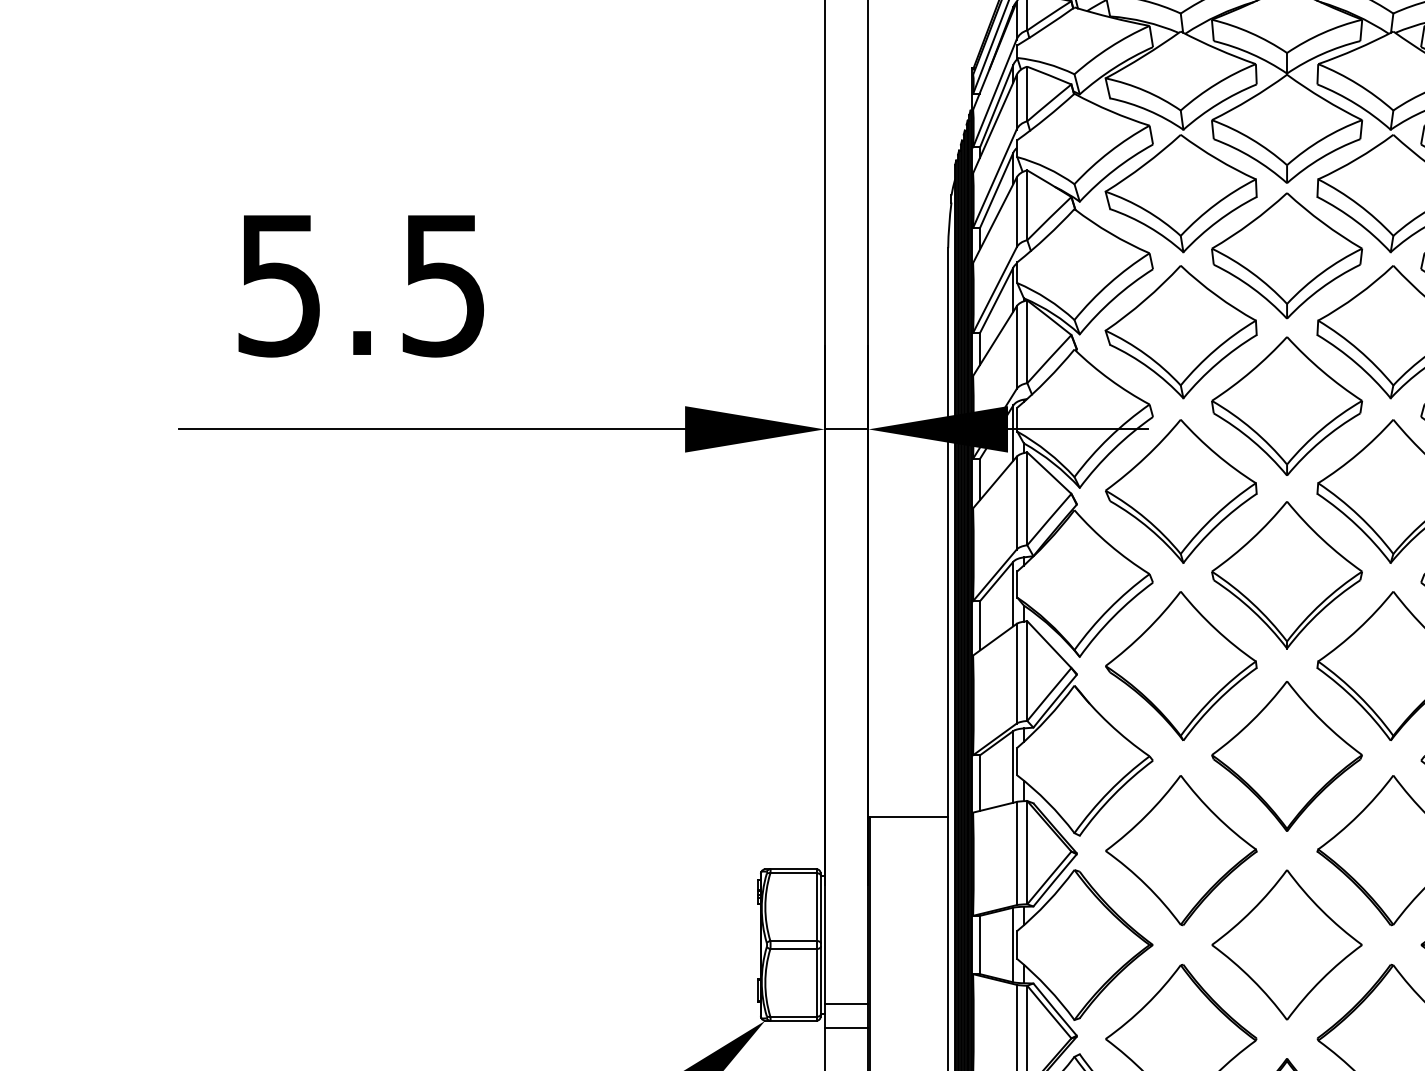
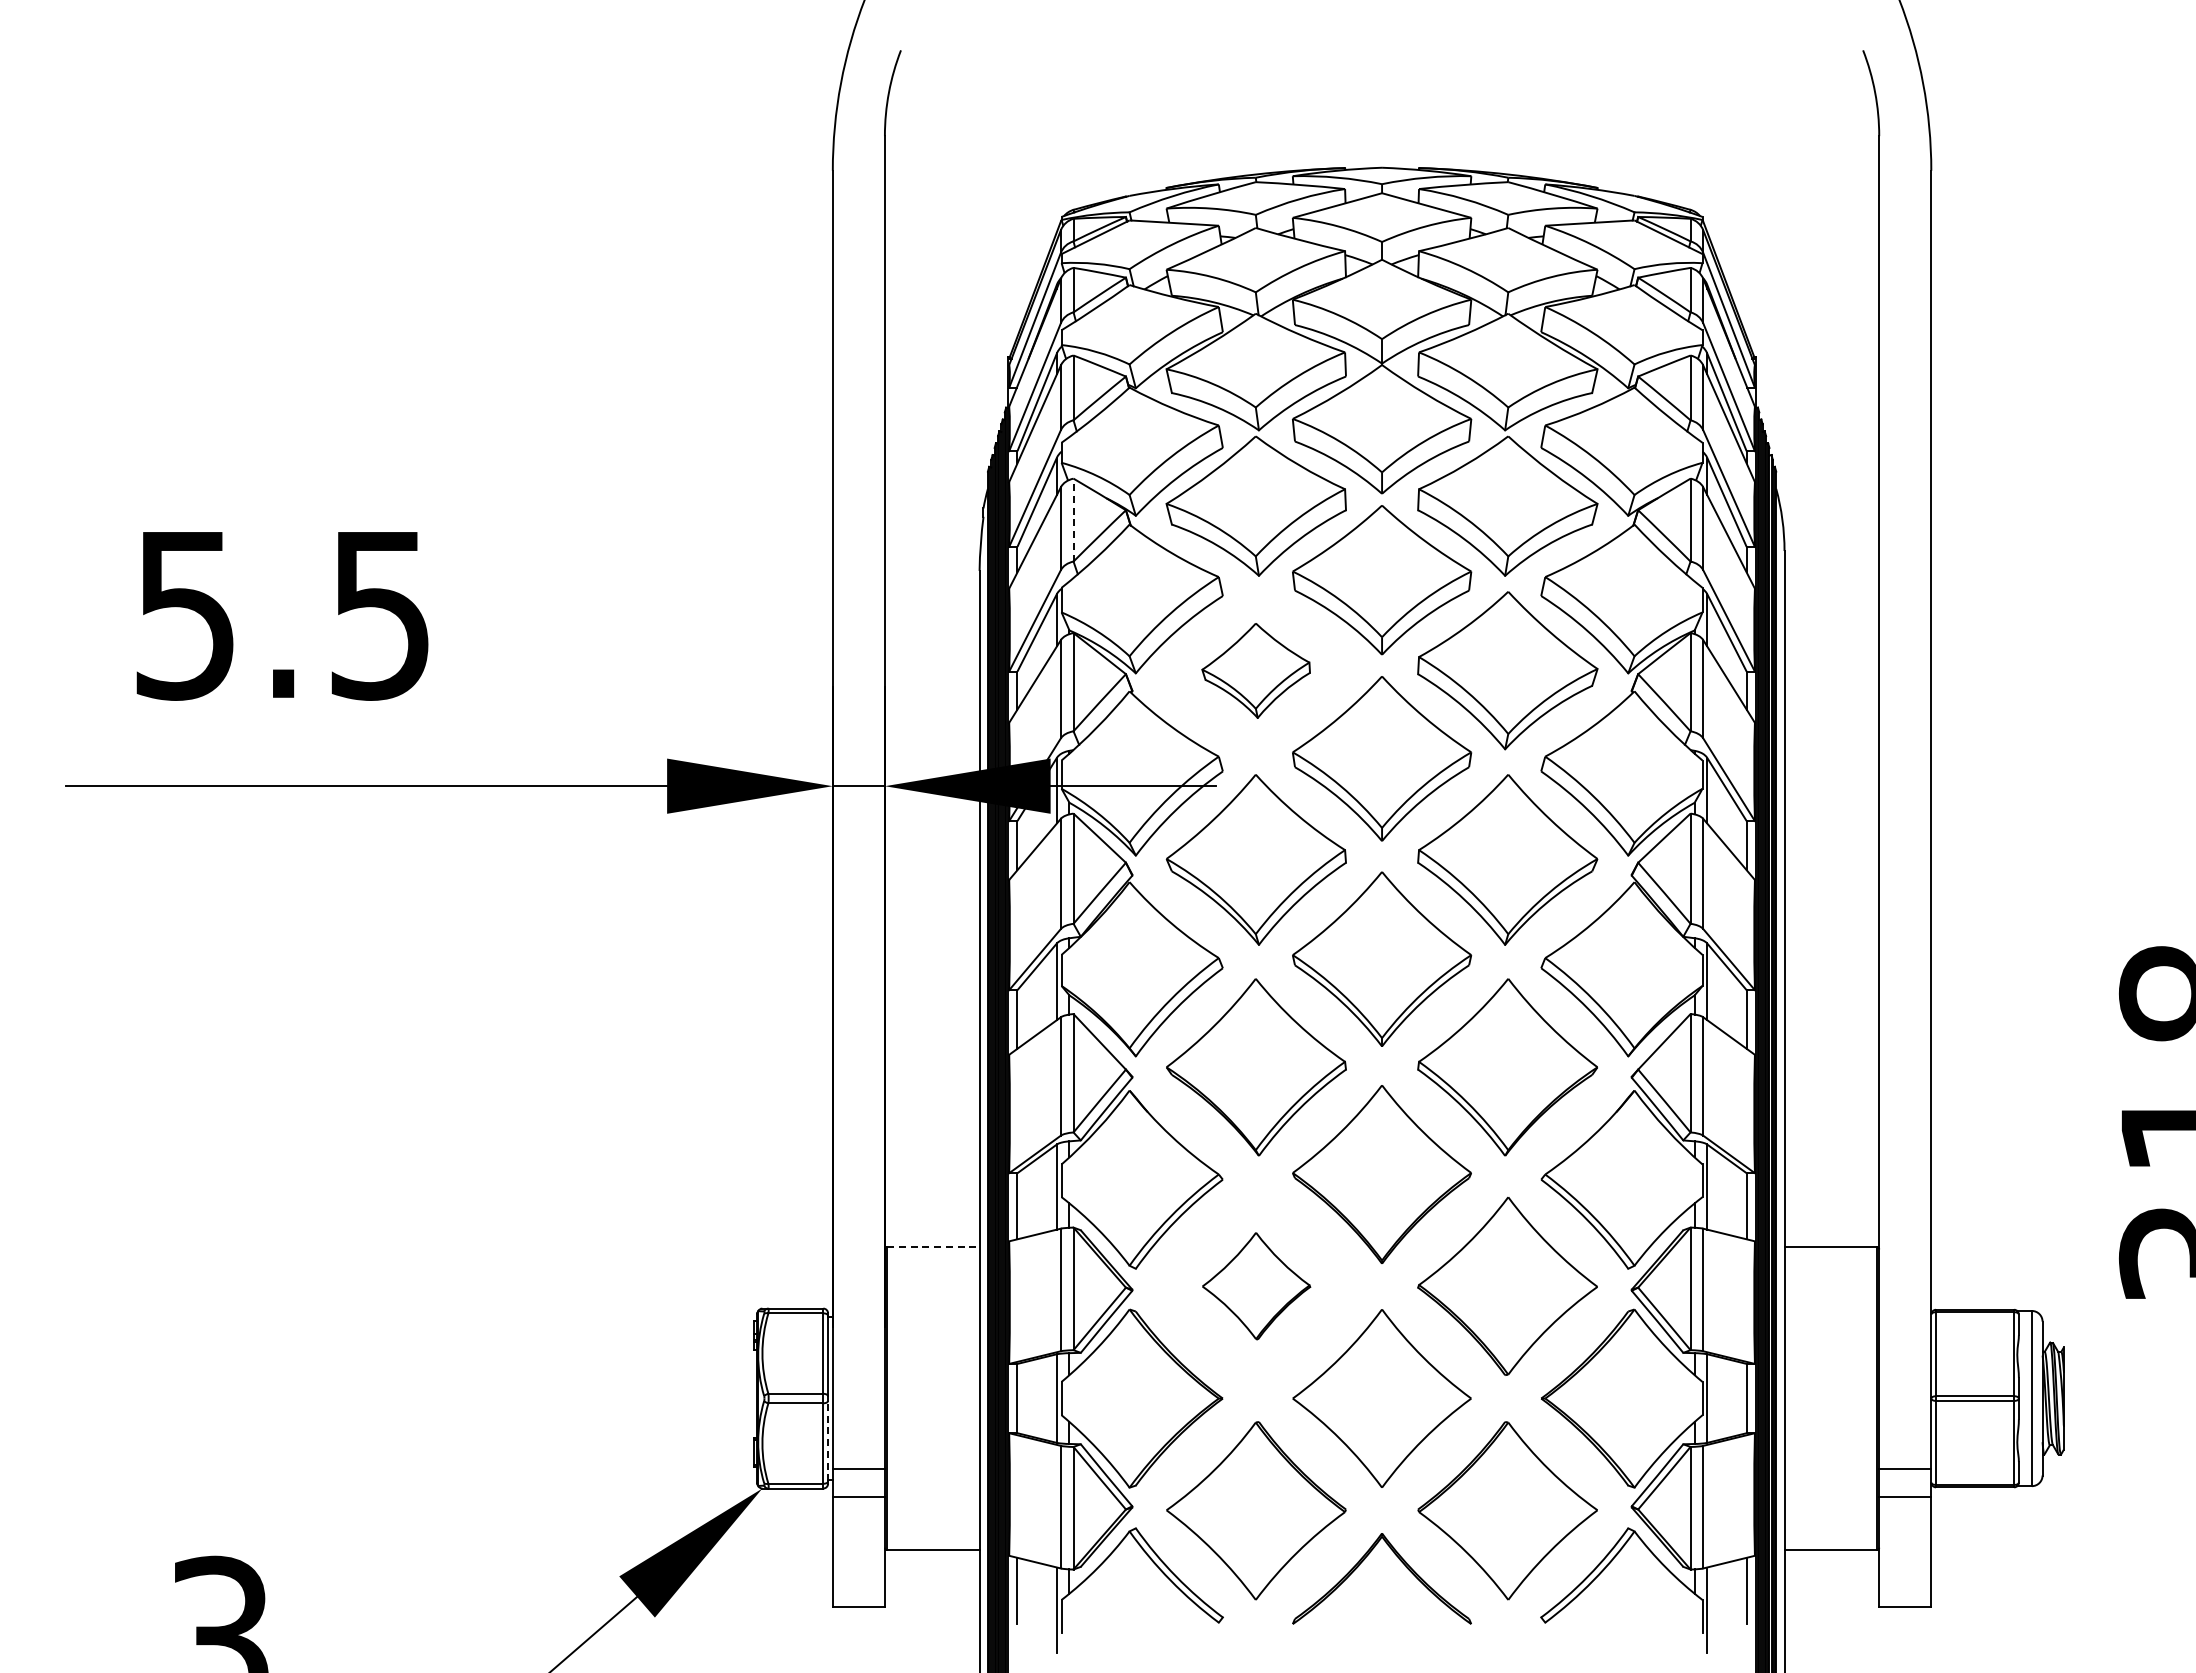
line: (1027, 204) -> (1073, 519), solid -> dashed
part: (1180, 331) -> (1255, 670), size x0.6
line: (909, 817) -> (933, 1247), solid -> dashed
part: (1181, 849) -> (1256, 1285), size x0.6
line: (820, 980) -> (828, 1440), solid -> dashed

